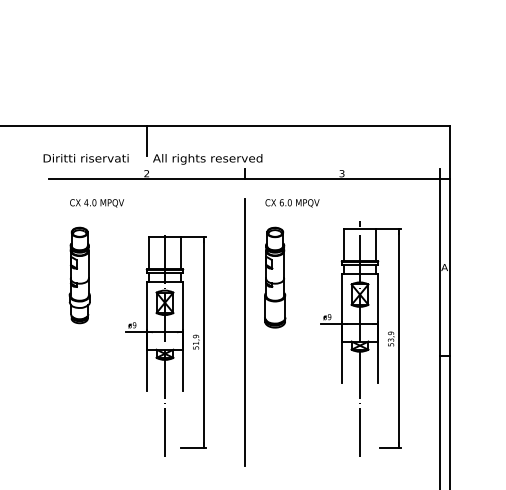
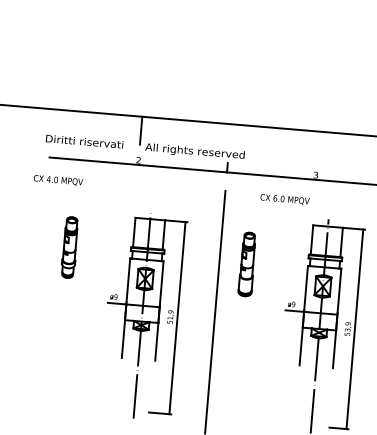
text: (96, 203) -> (57, 180), moved
text: (292, 203) -> (285, 199), moved
part: (79, 275) -> (69, 247), size x0.7
part: (275, 277) -> (247, 264), size x0.7

